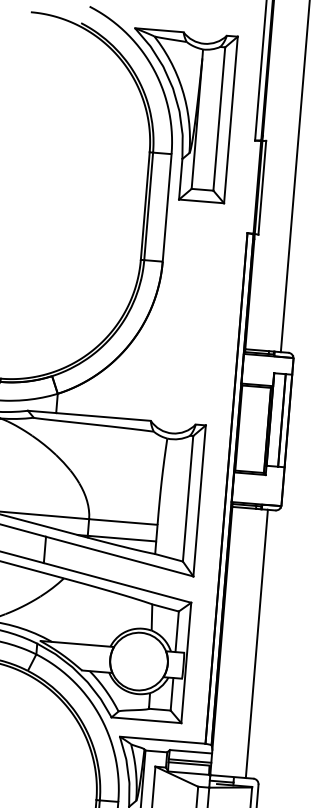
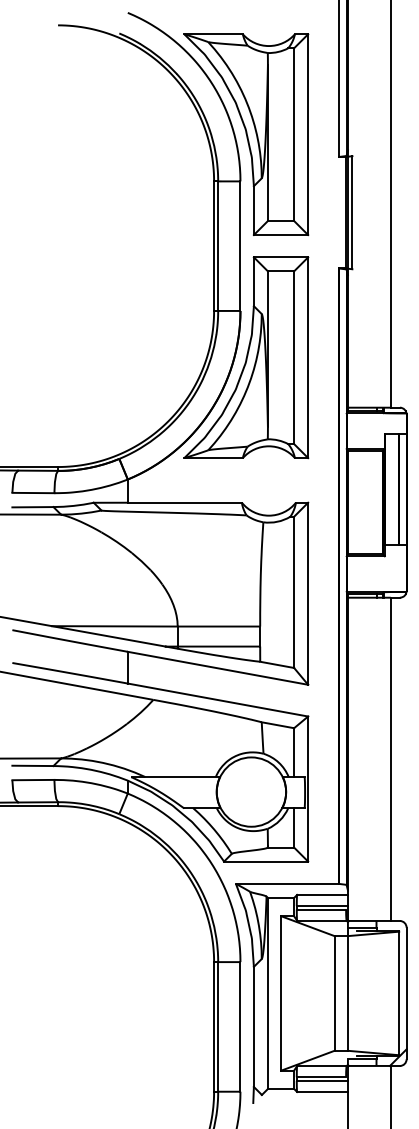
part: (164, 300) -> (246, 357), added

